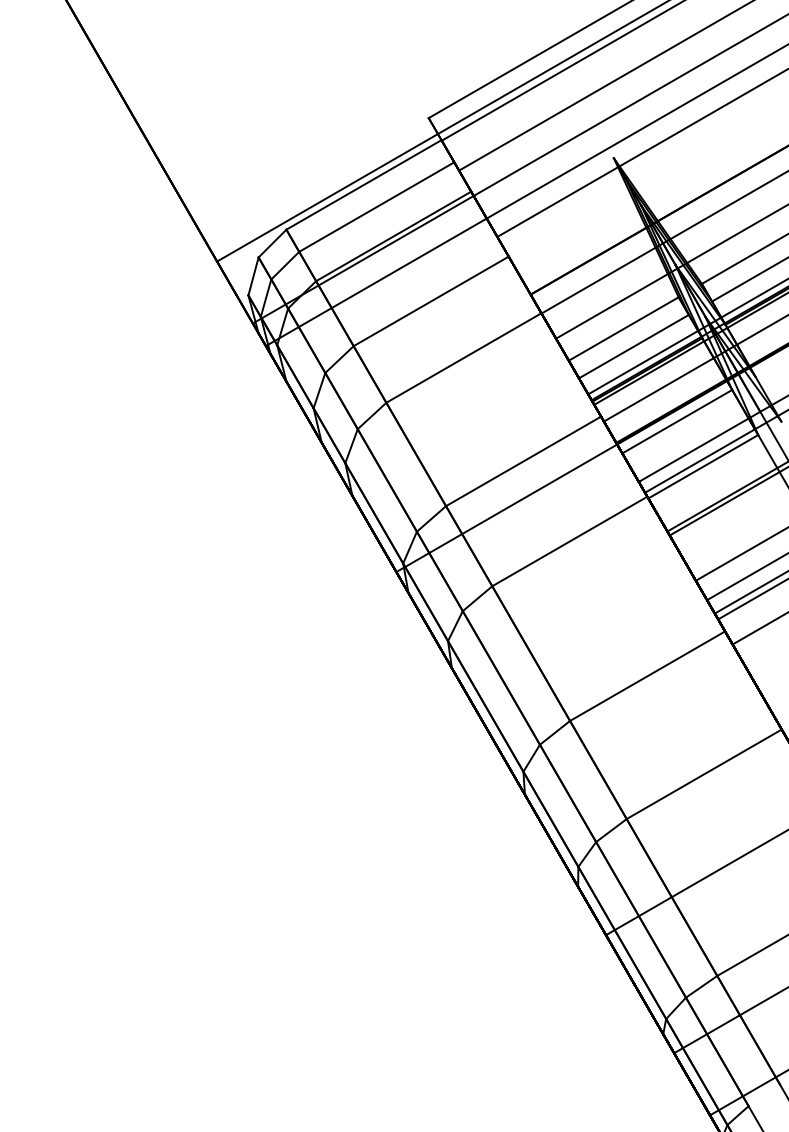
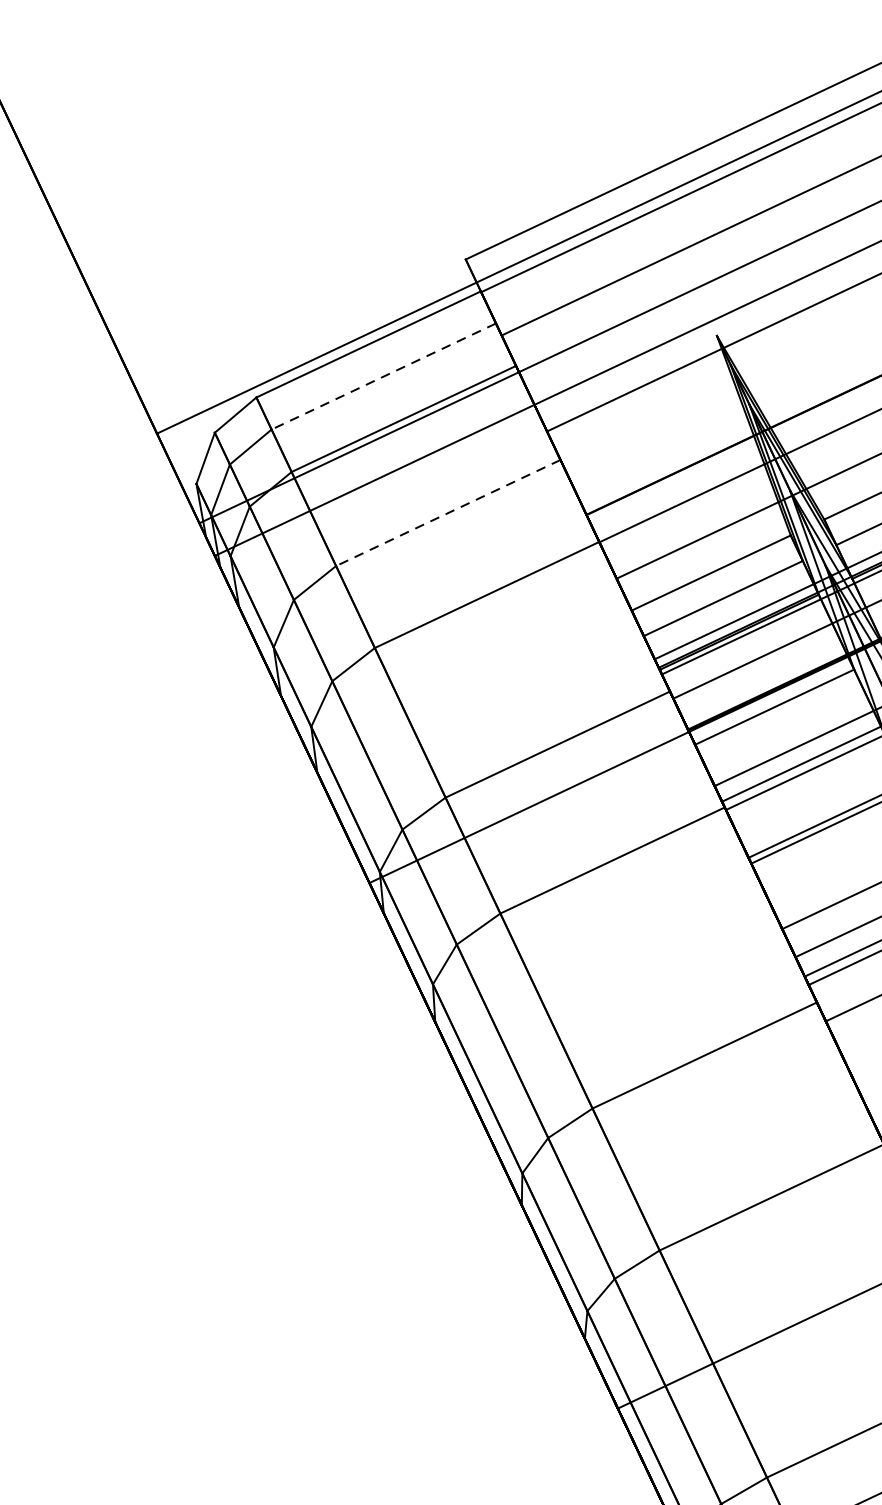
line: (376, 207) -> (383, 377), solid -> dashed
line: (431, 301) -> (448, 513), solid -> dashed

